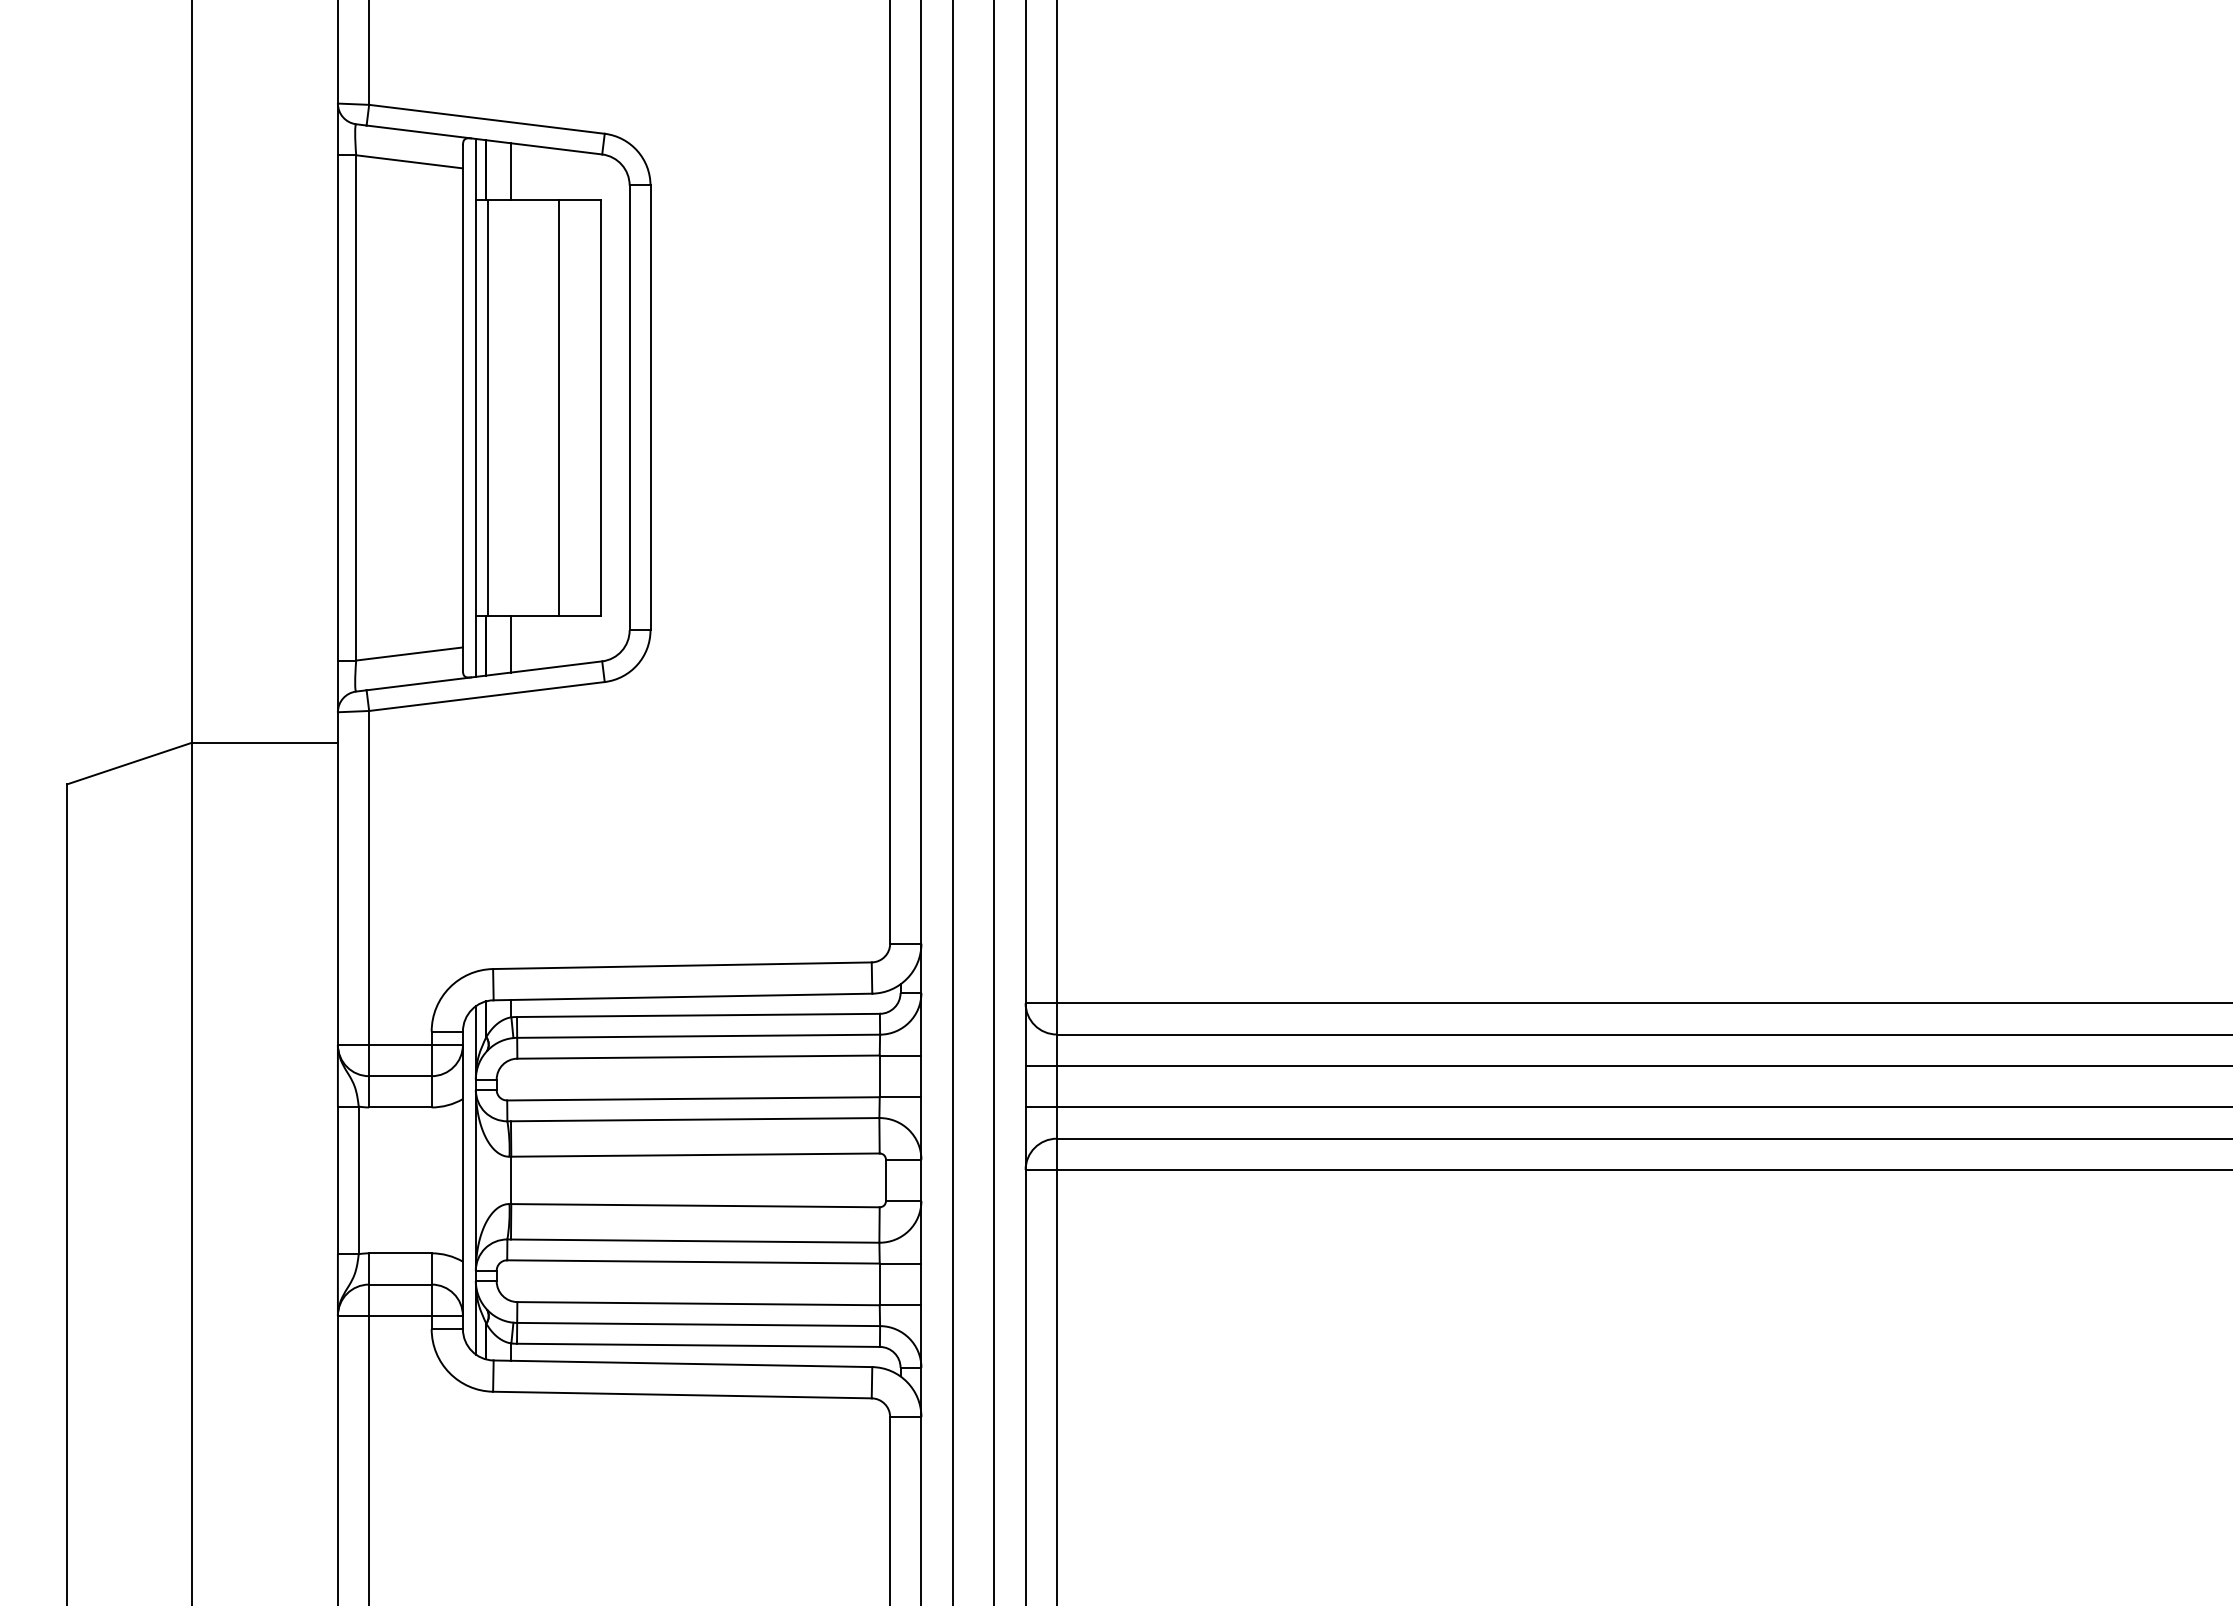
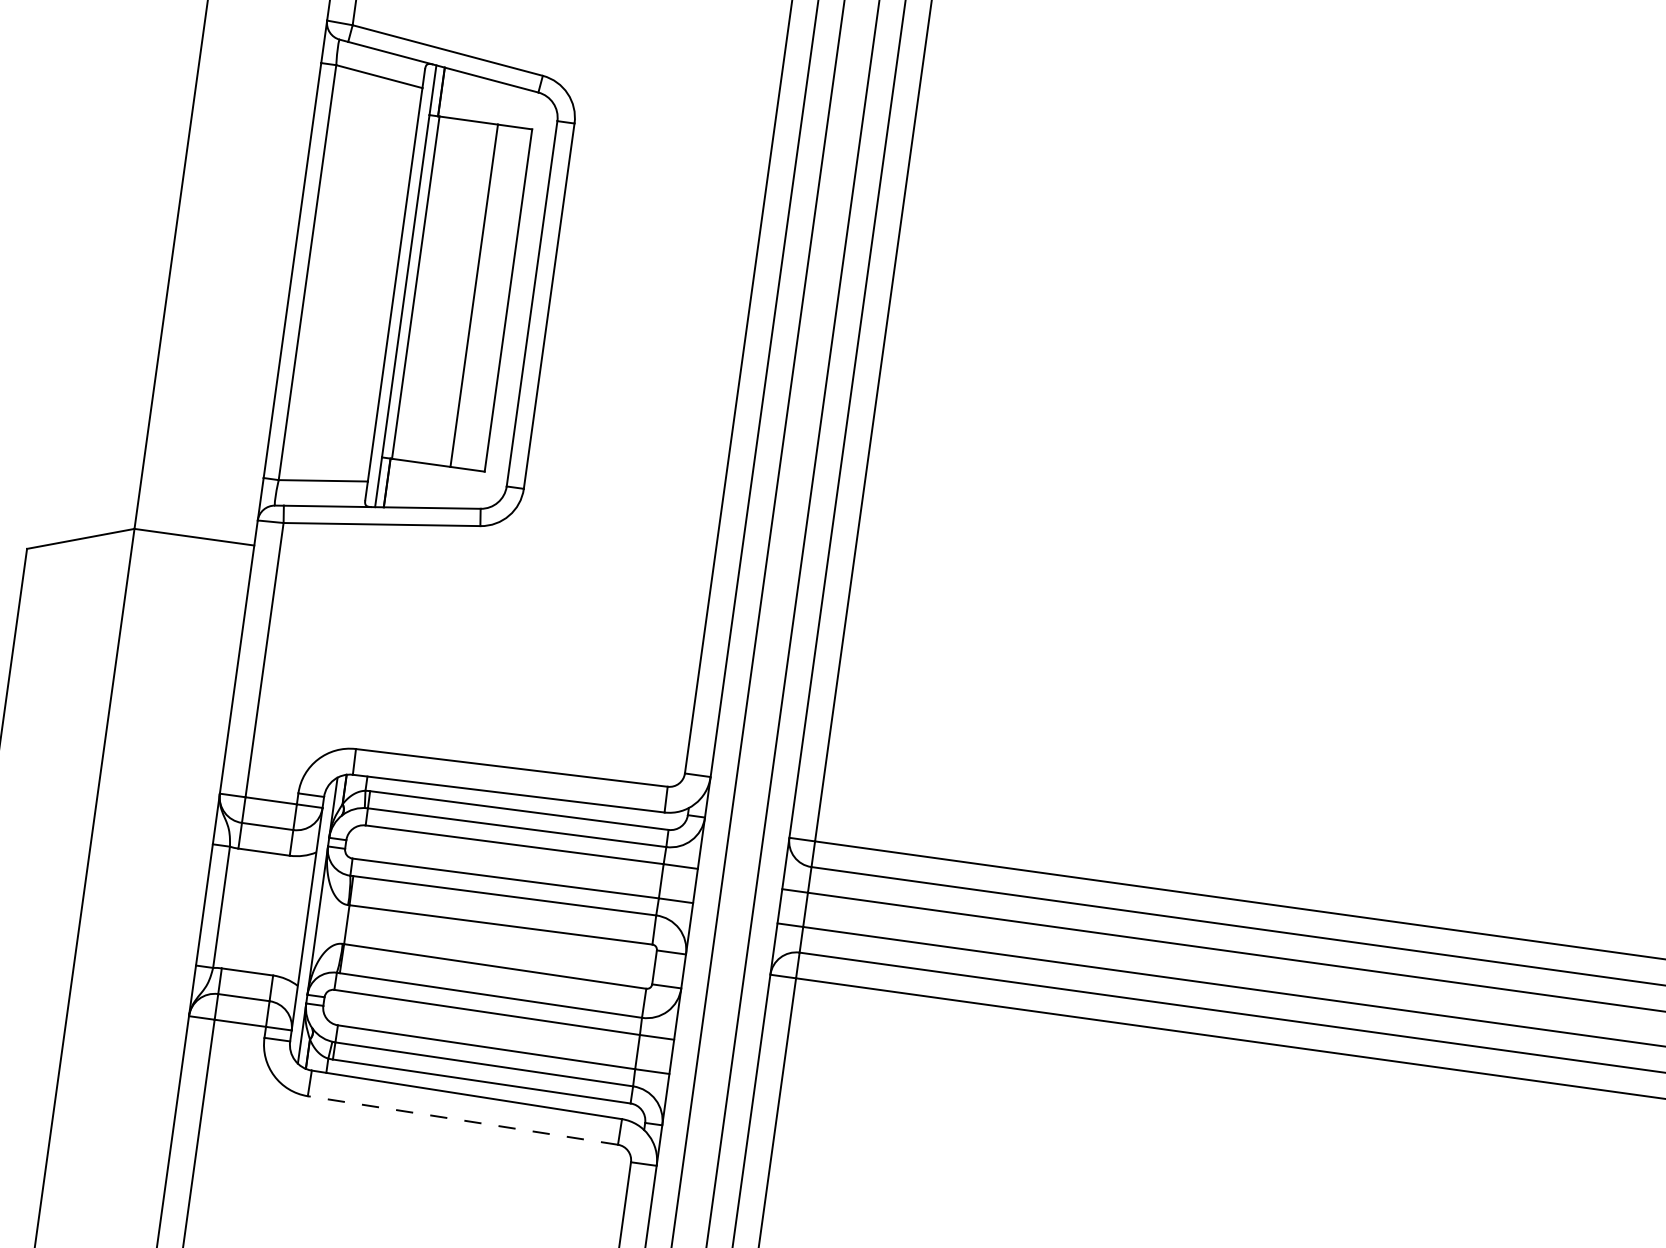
line: (511, 171) -> (461, 96), removed
line: (511, 644) -> (408, 484), removed
line: (681, 1395) -> (462, 1120), solid -> dashed

